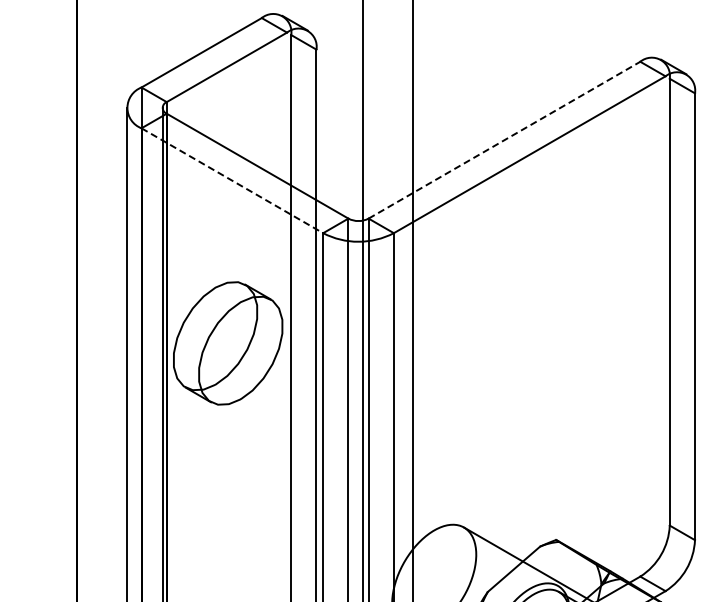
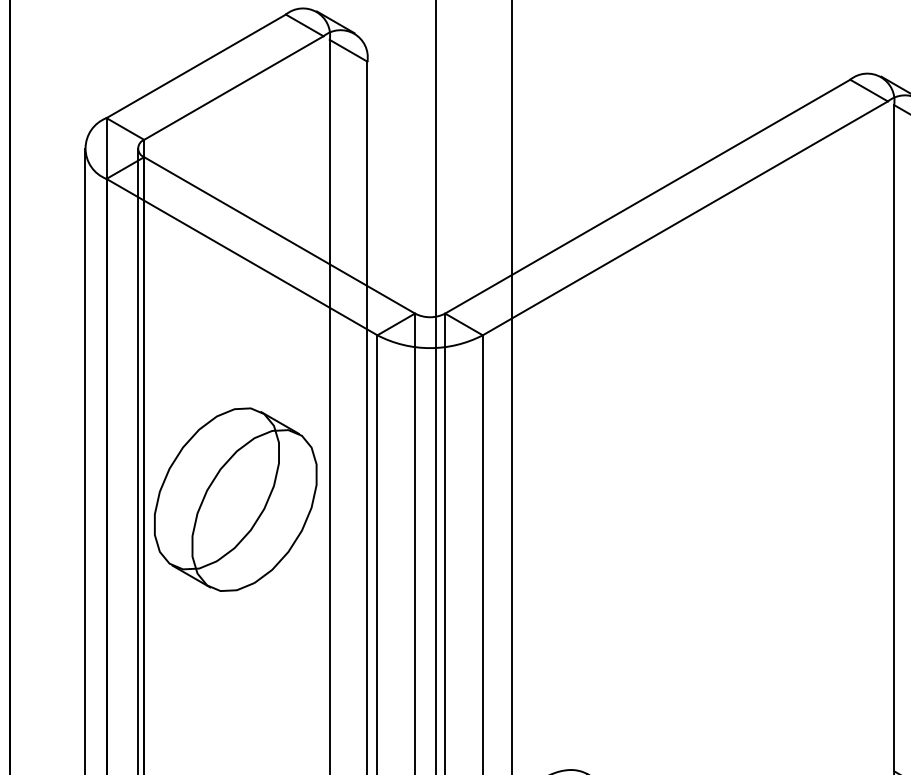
line: (504, 140) -> (647, 197), dashed -> solid
line: (232, 180) -> (242, 256), dashed -> solid

